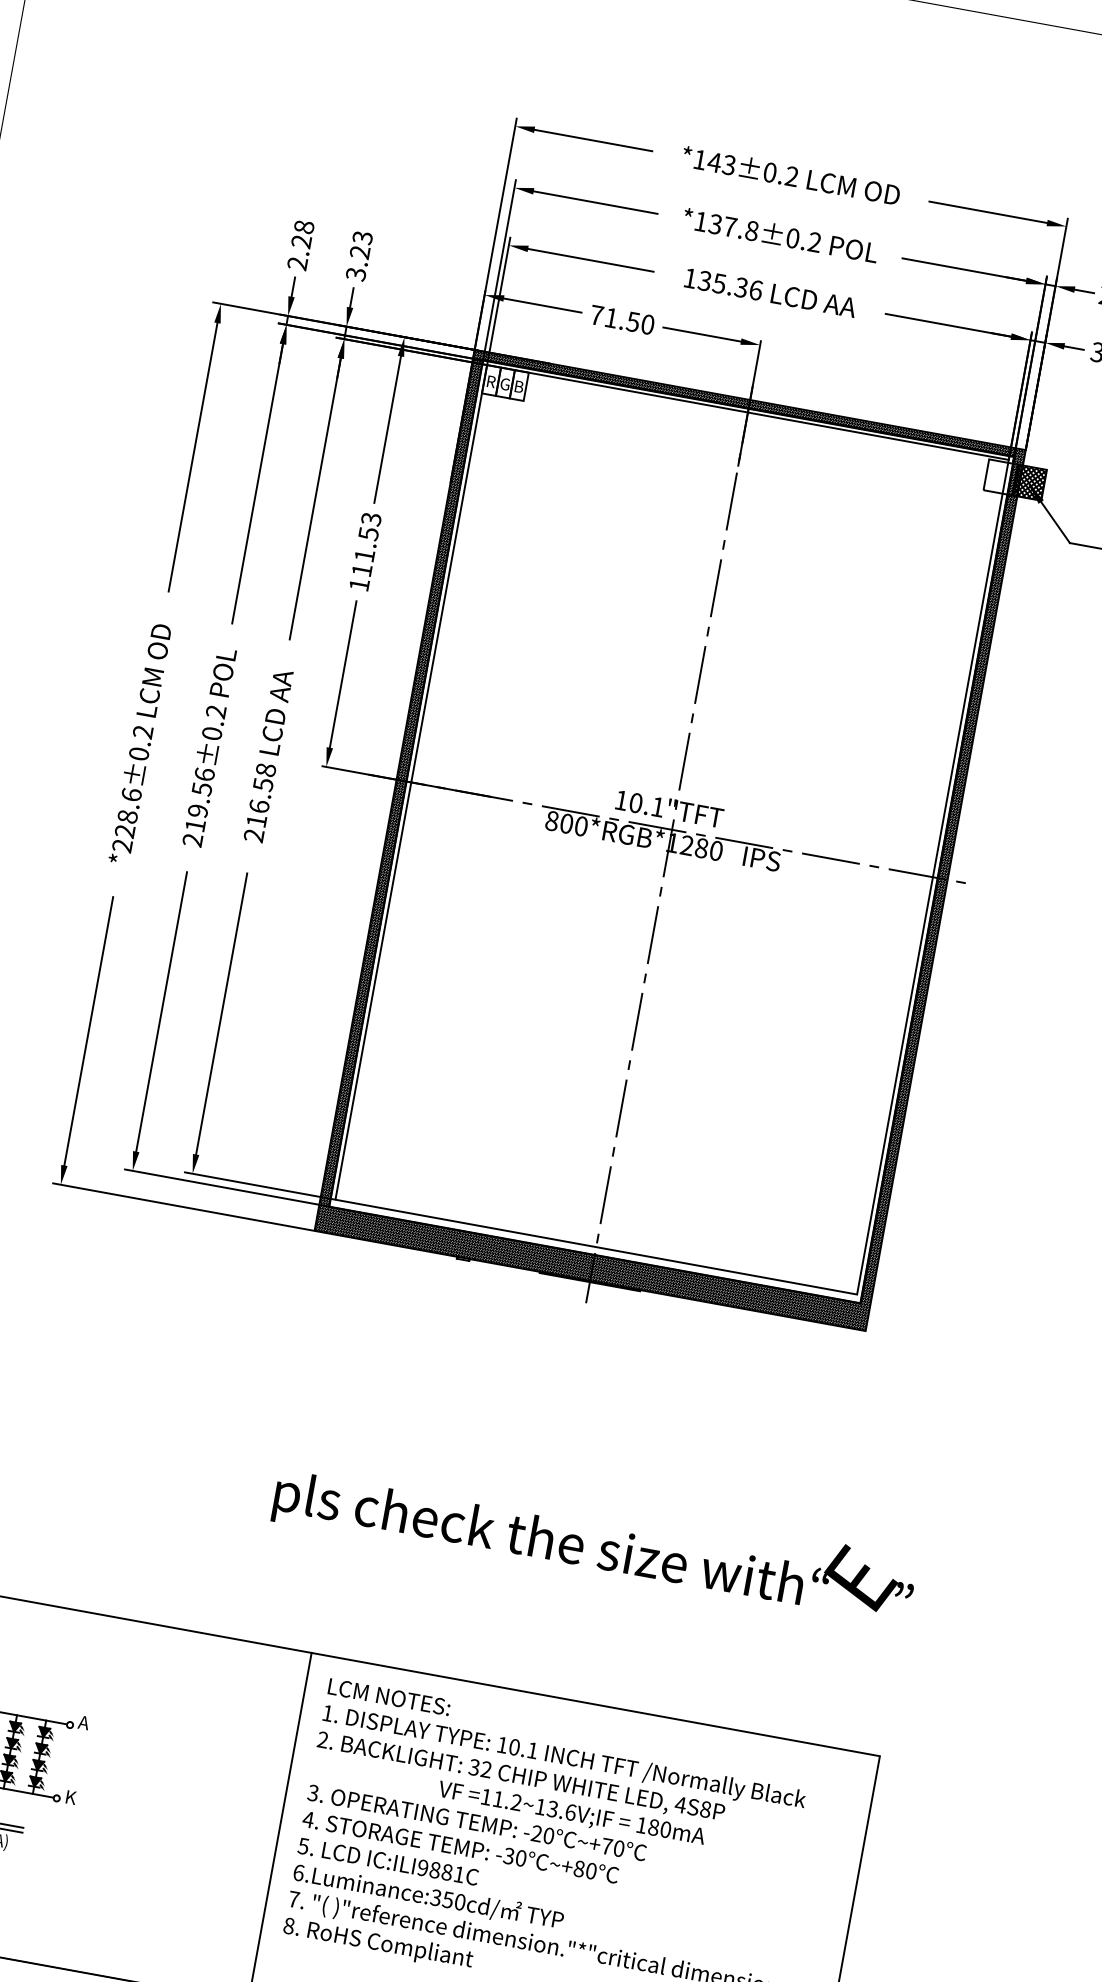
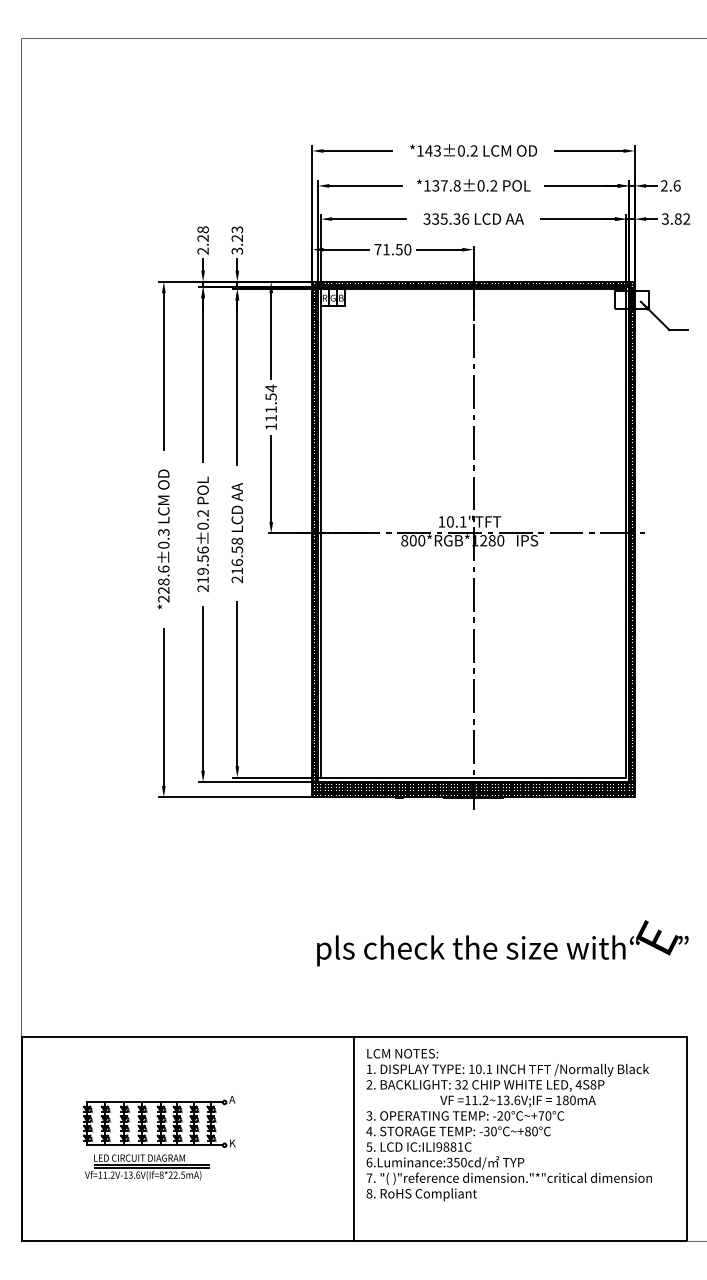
text: (689, 277) -> (426, 218), 135.36 -> 335.36
hatch: (1028, 481) -> (639, 299), removed
text: (370, 519) -> (270, 388), 111.53 -> 111.54
text: (142, 732) -> (163, 532), *228.6±0.2 -> *228.6±0.3

